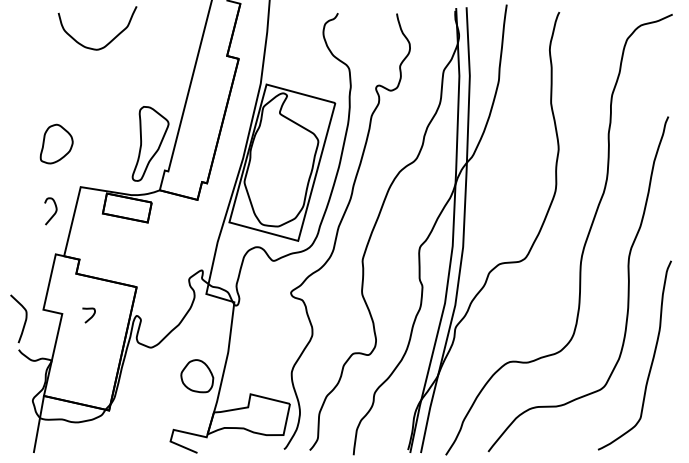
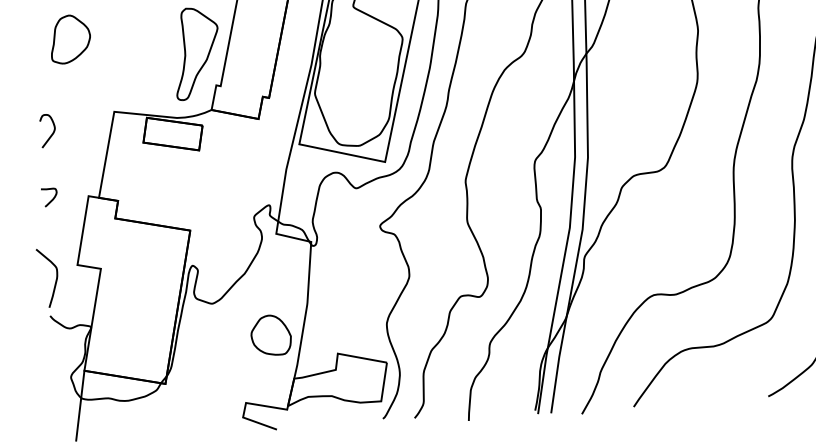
part: (56, 143) -> (70, 38), moved
curve: (54, 212) -> (52, 132), moved
curve: (90, 317) -> (51, 199), moved

